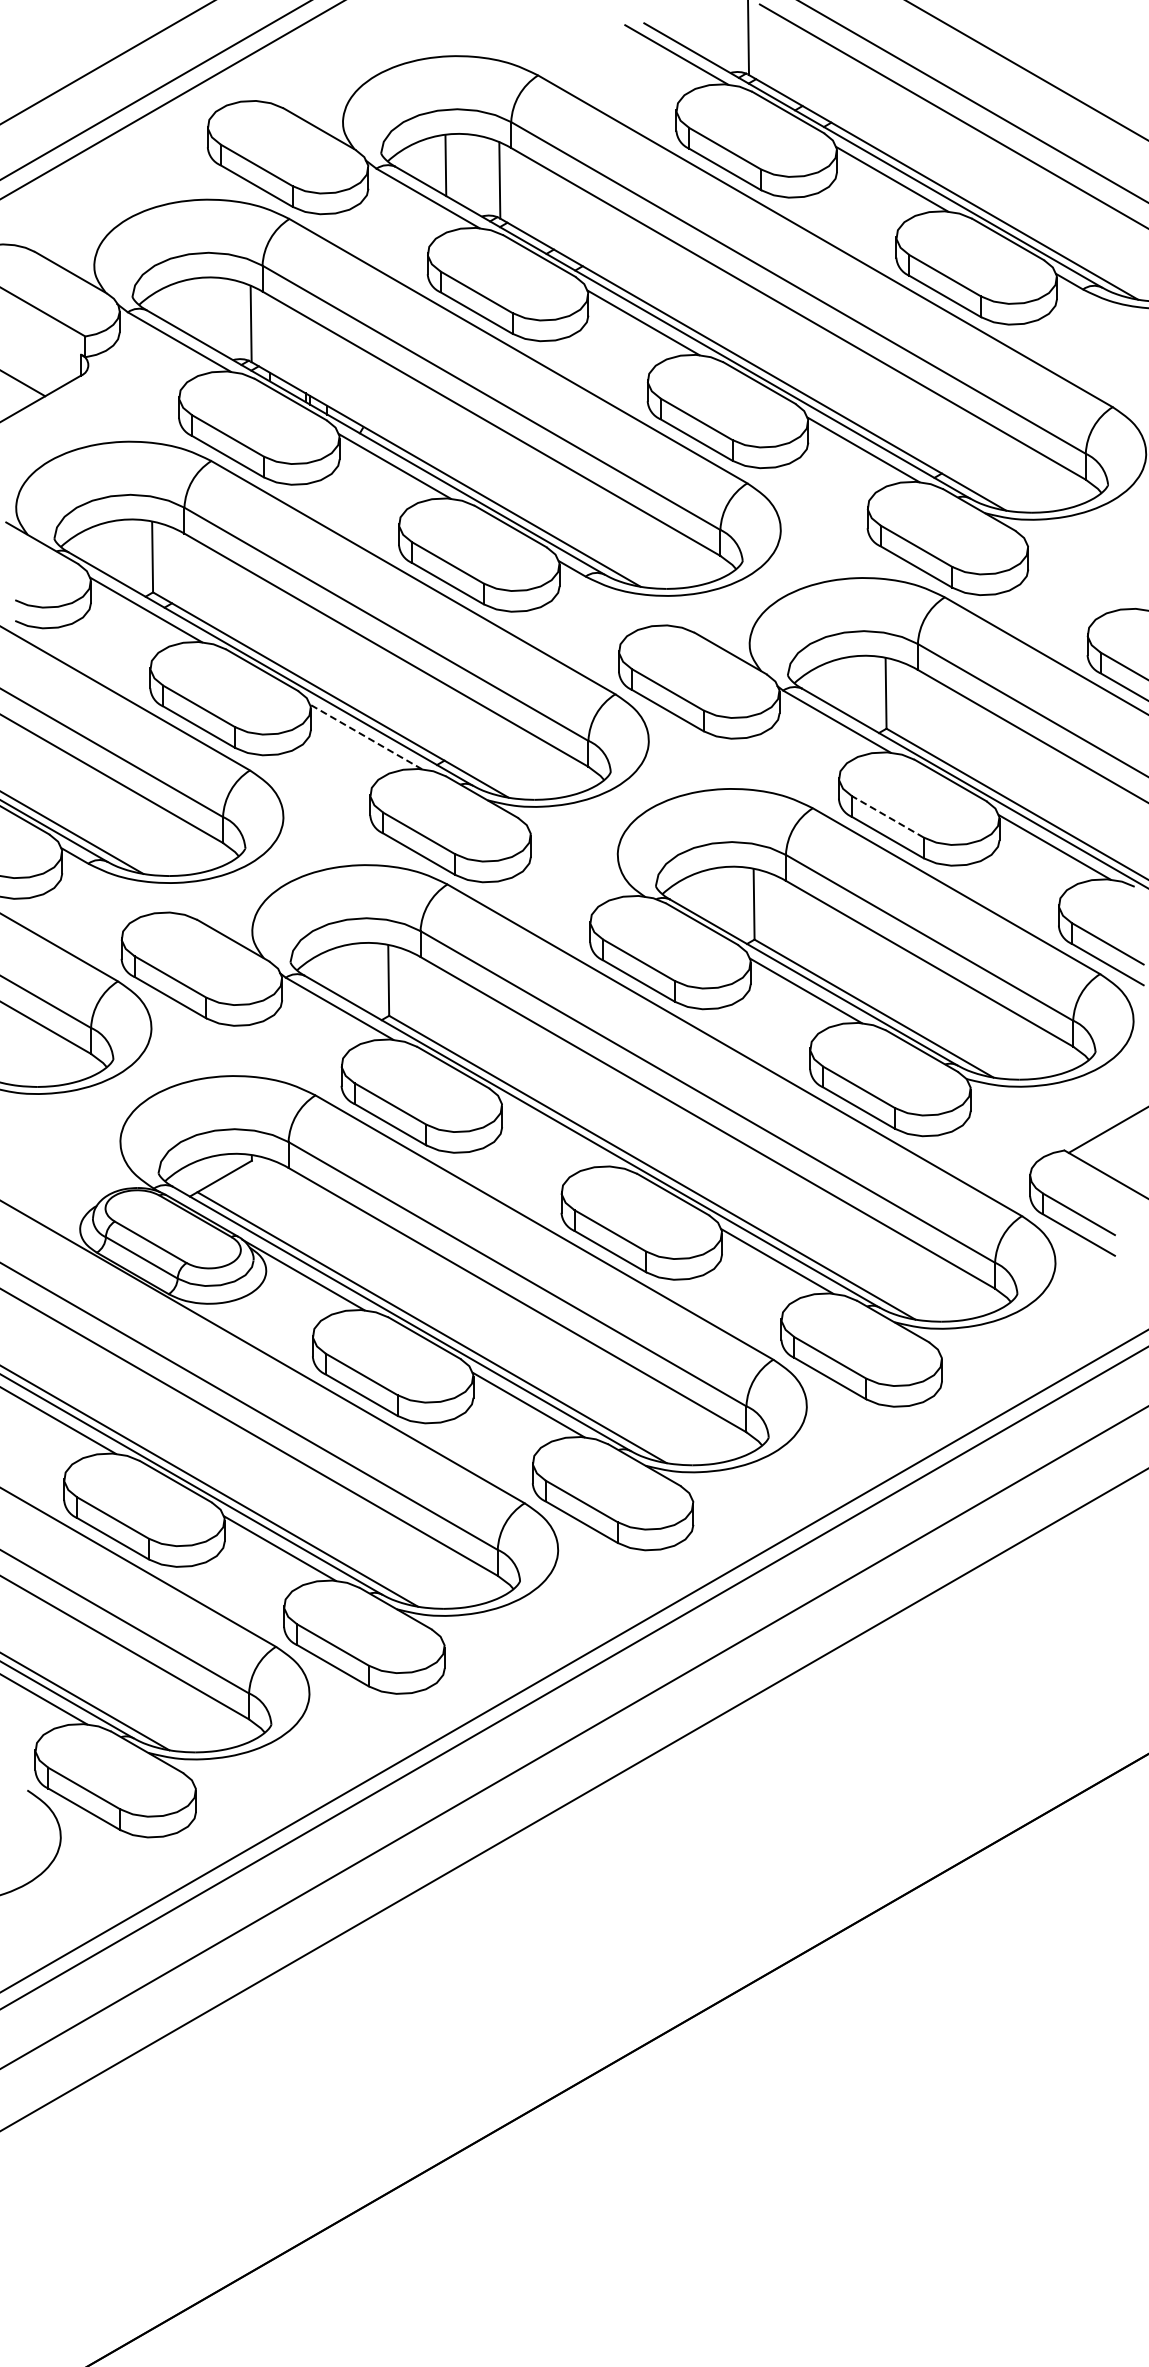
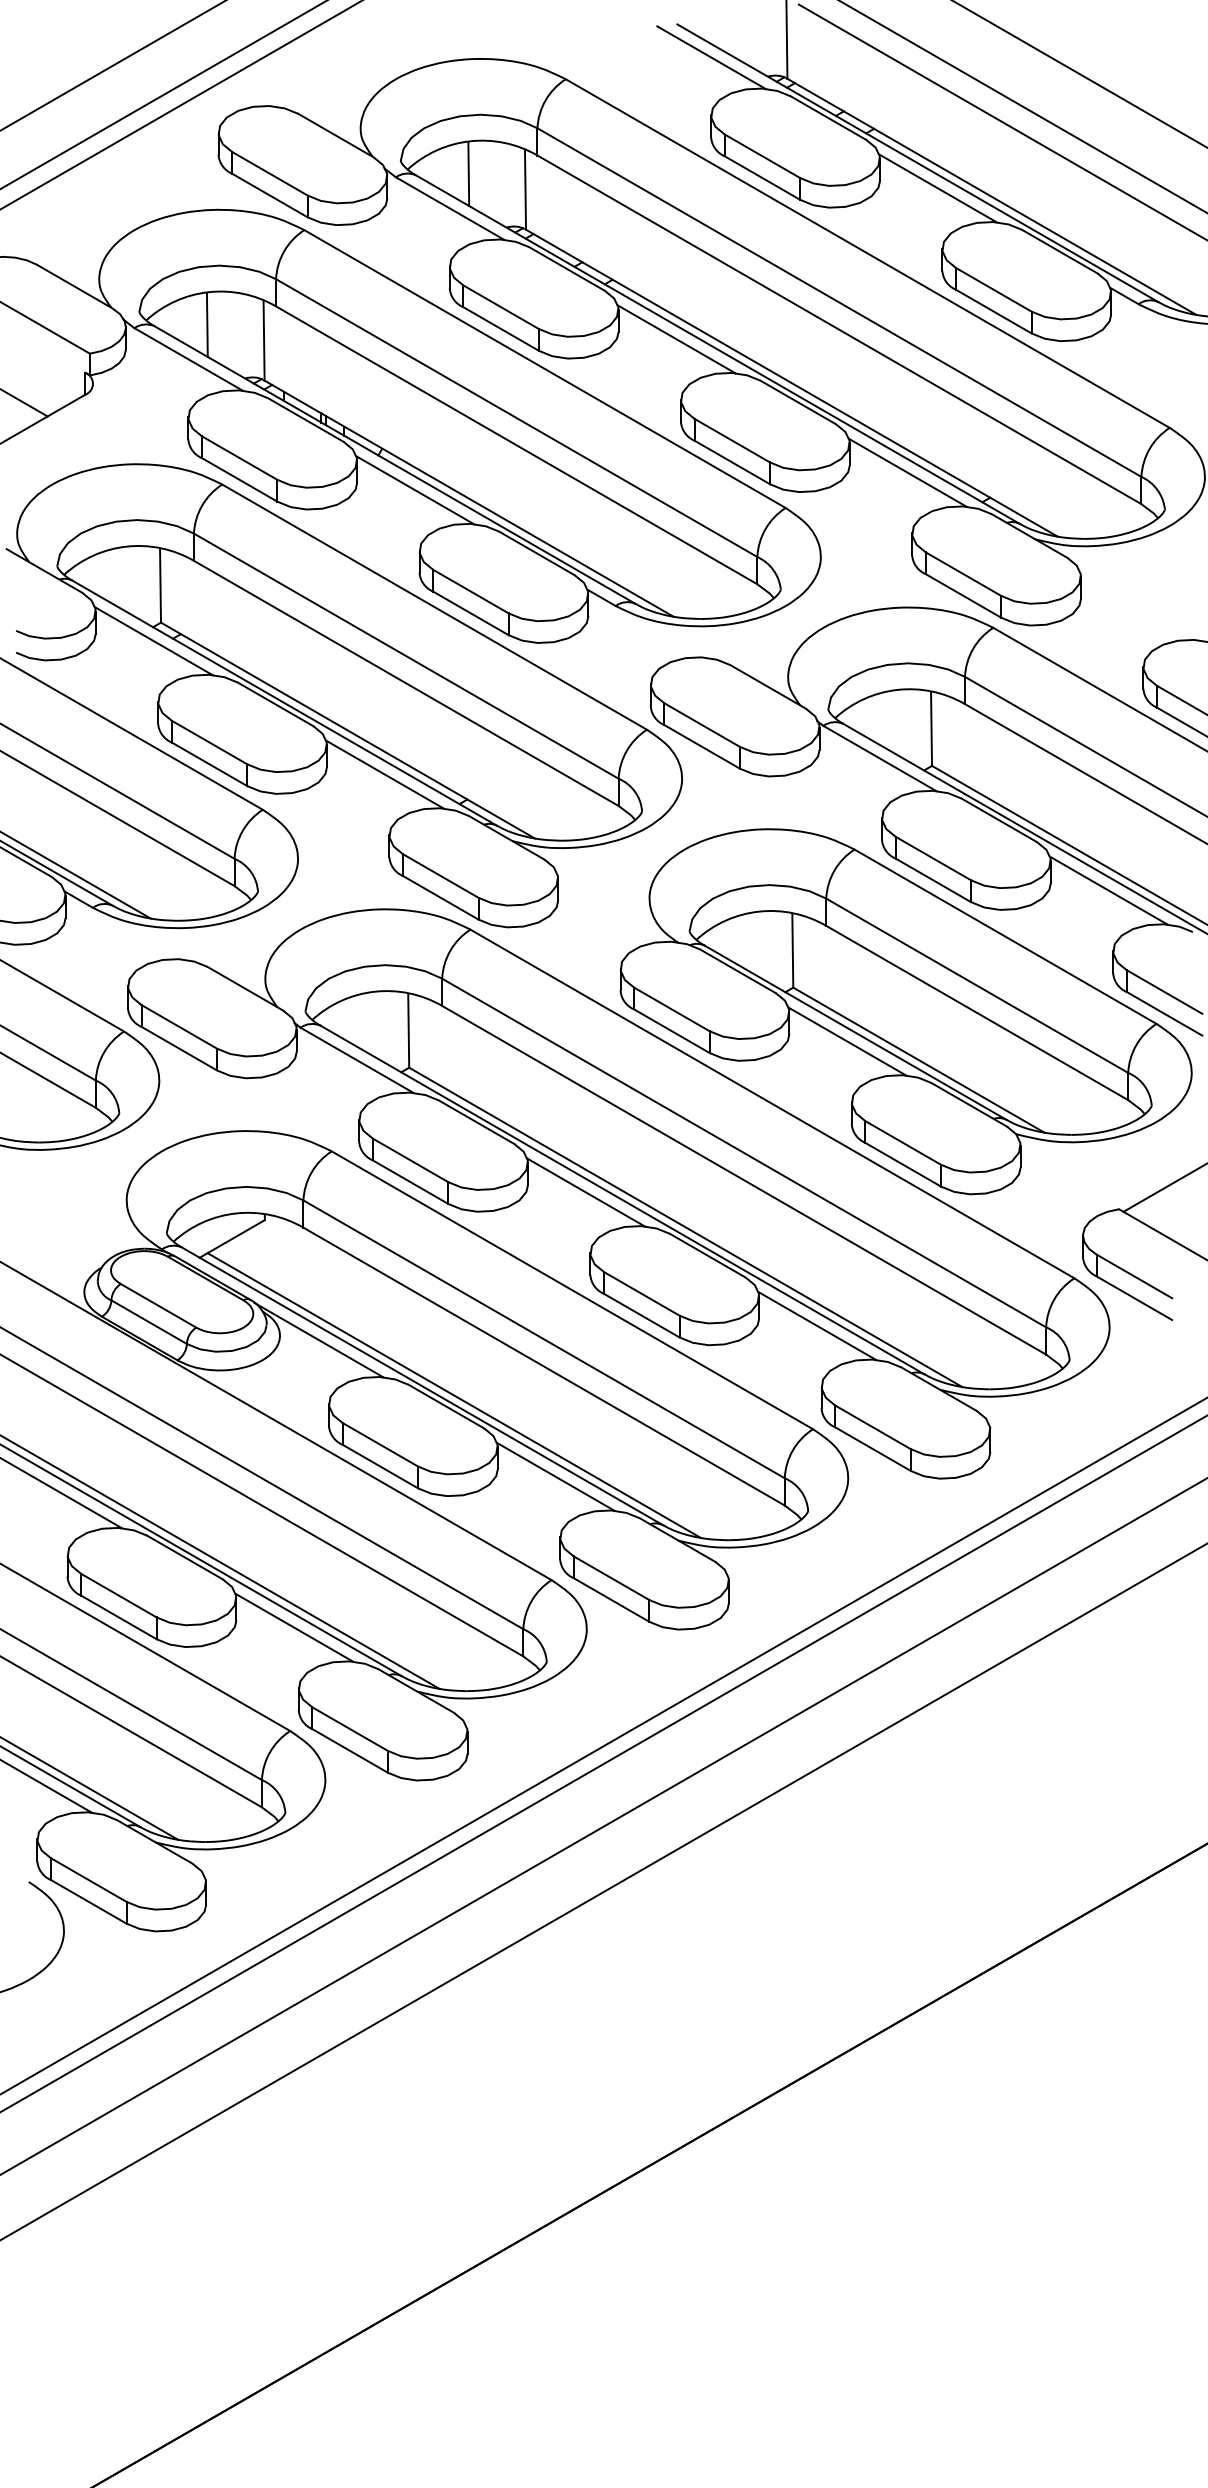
line: (196, 309) -> (206, 325), added
line: (365, 736) -> (384, 774), dashed -> solid
line: (887, 816) -> (933, 858), dashed -> solid
line: (557, 1134) -> (586, 1192), added

